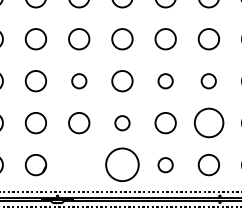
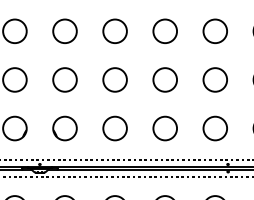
circle: (79, 81) -> (65, 31), size x1.43
circle: (165, 81) -> (164, 31), size x1.43
circle: (208, 81) -> (214, 31), size x1.43
circle: (122, 123) -> (115, 80), size x1.43
circle: (208, 123) -> (214, 80), size x0.71
circle: (79, 165) -> (65, 129), added
circle: (122, 165) -> (115, 129), size x0.62
circle: (165, 165) -> (164, 129), size x1.43

